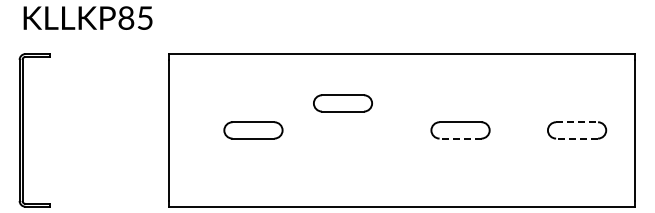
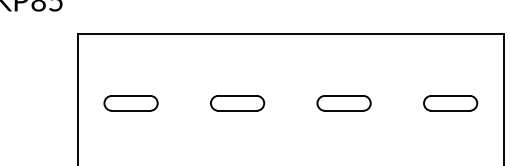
part: (342, 103) -> (237, 103), moved
line: (577, 122) -> (451, 96), dashed -> solid
part: (253, 130) -> (131, 103), moved
line: (460, 138) -> (344, 110), dashed -> solid
line: (577, 138) -> (451, 110), dashed -> solid

